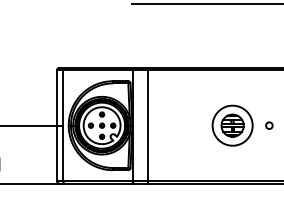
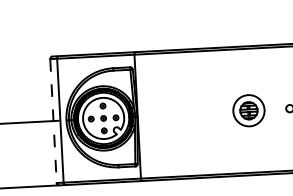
line: (57, 125) -> (53, 120), solid -> dashed
line: (147, 125) -> (154, 115), removed
part: (232, 125) -> (248, 110), size x0.7

